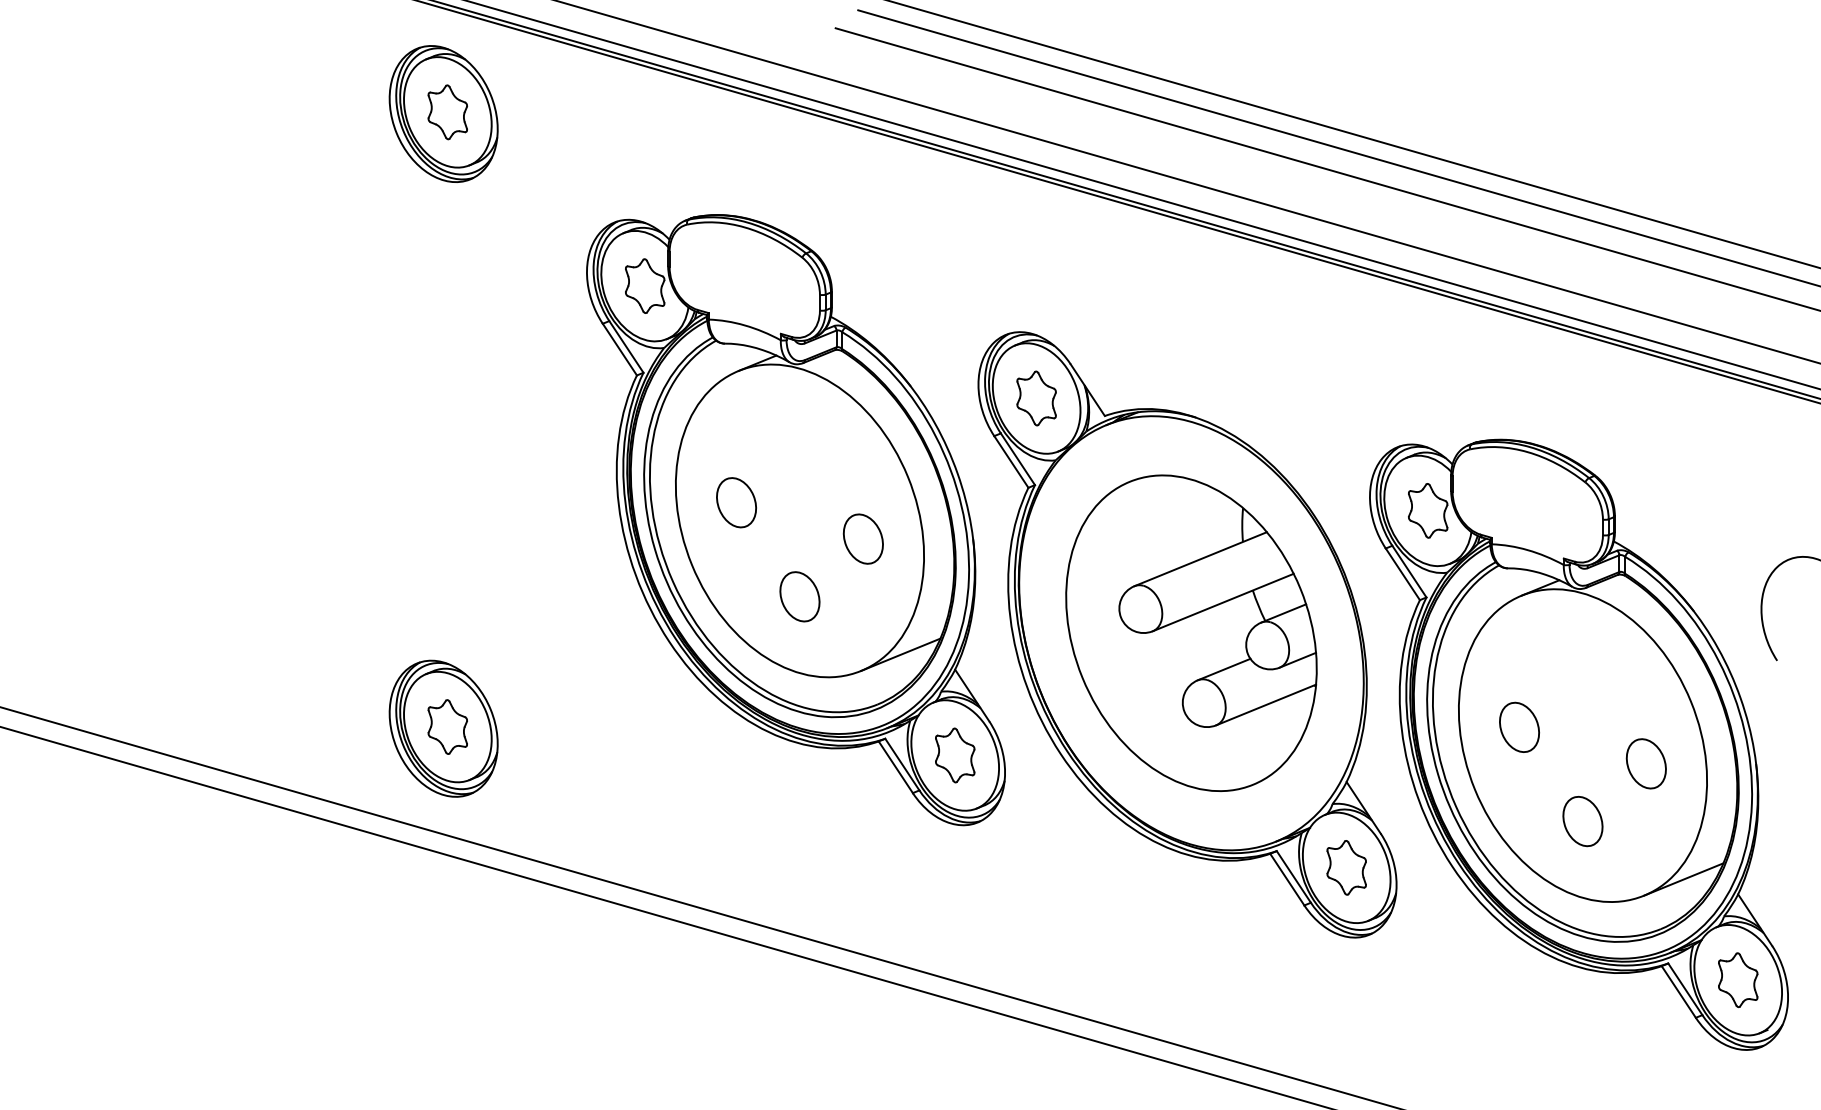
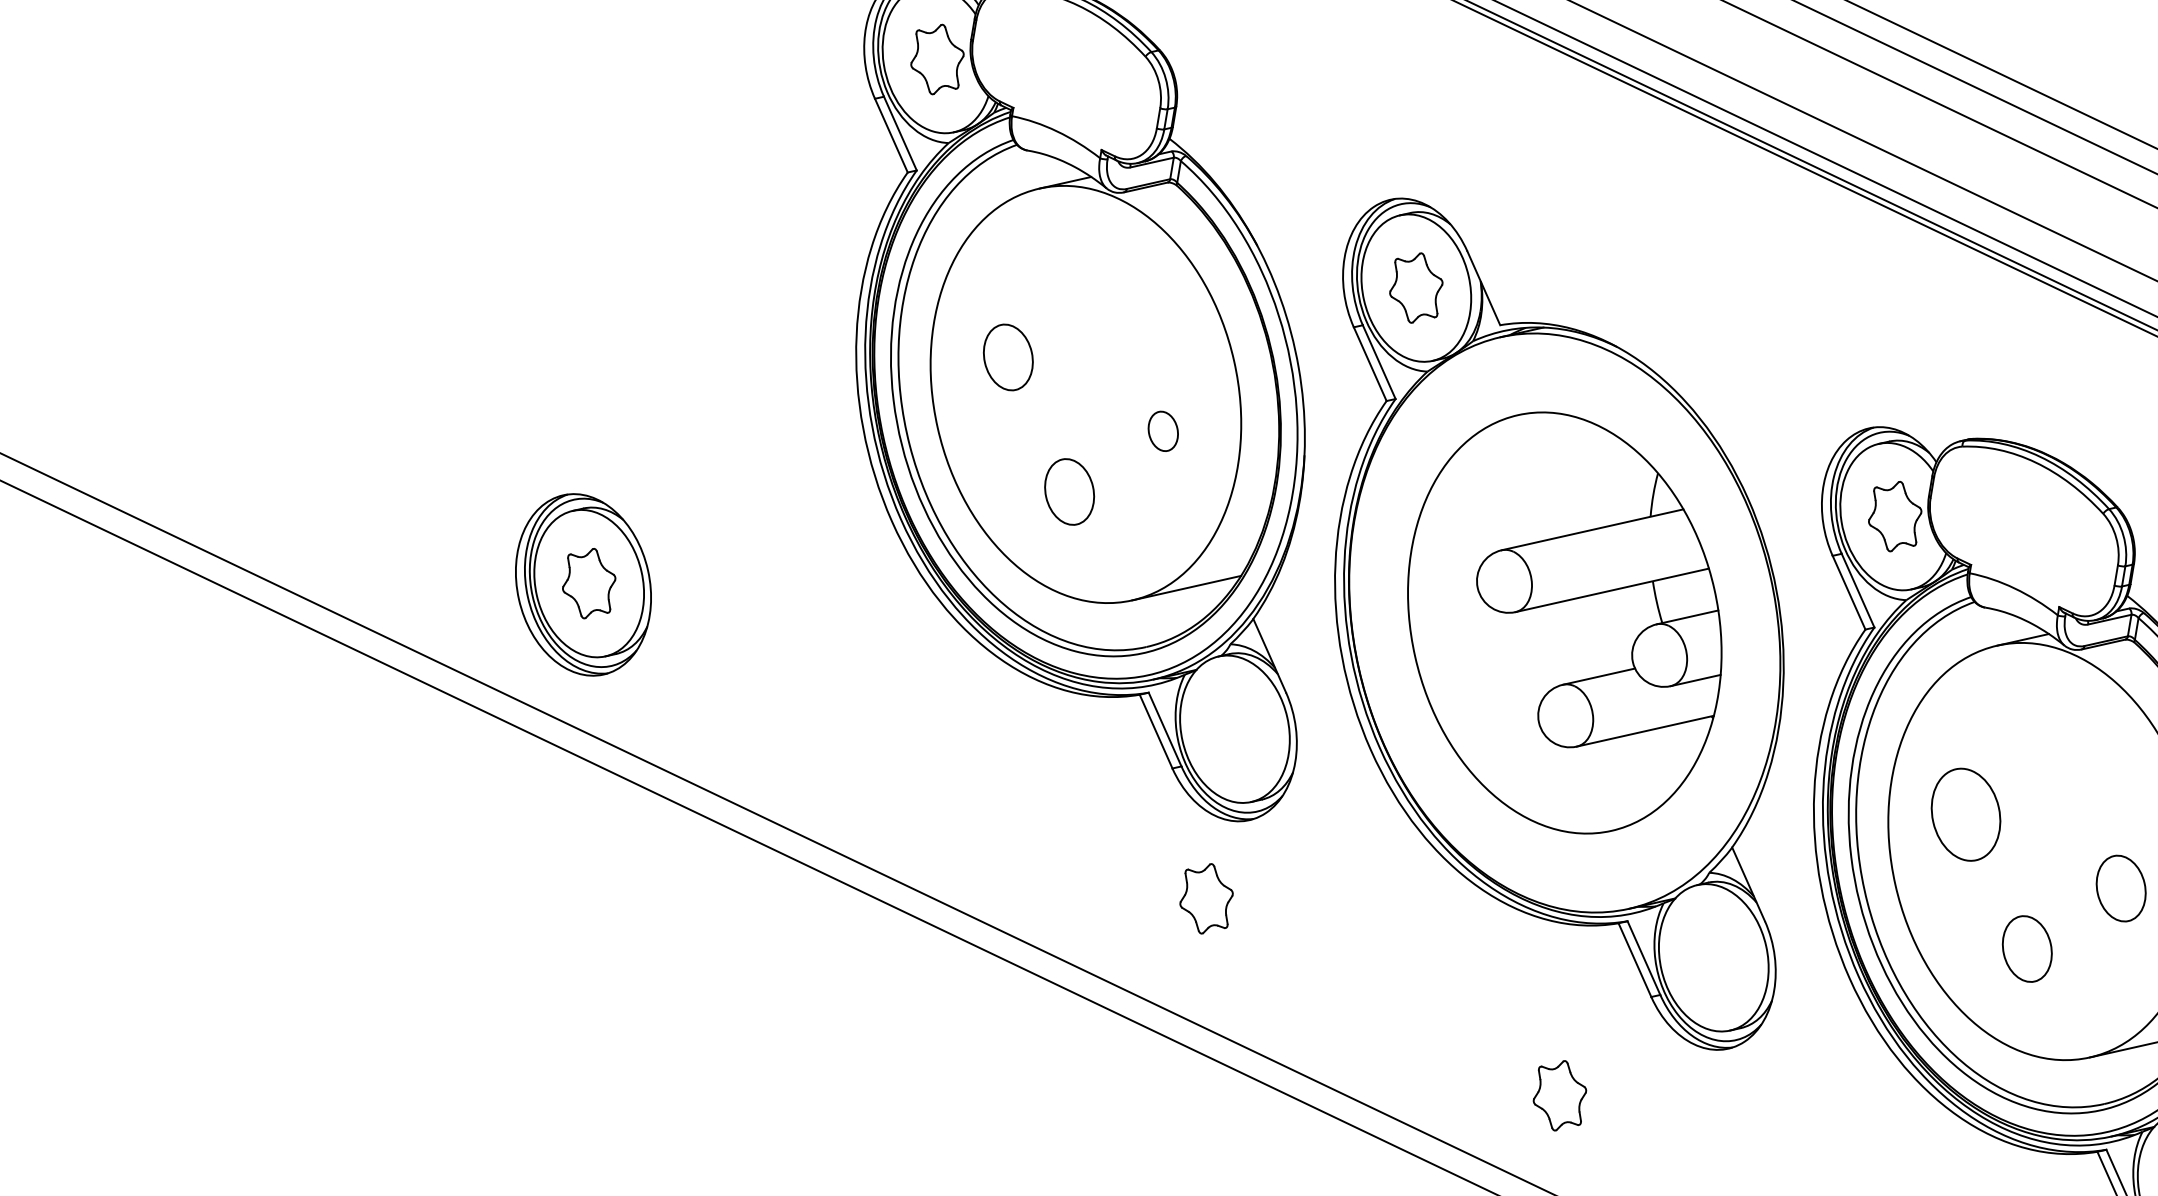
part: (862, 538) -> (1162, 430), size x0.6
part: (1519, 726) -> (1966, 813), size x1.4
part: (955, 755) -> (1206, 898), moved
part: (1346, 867) -> (1559, 1095), moved

